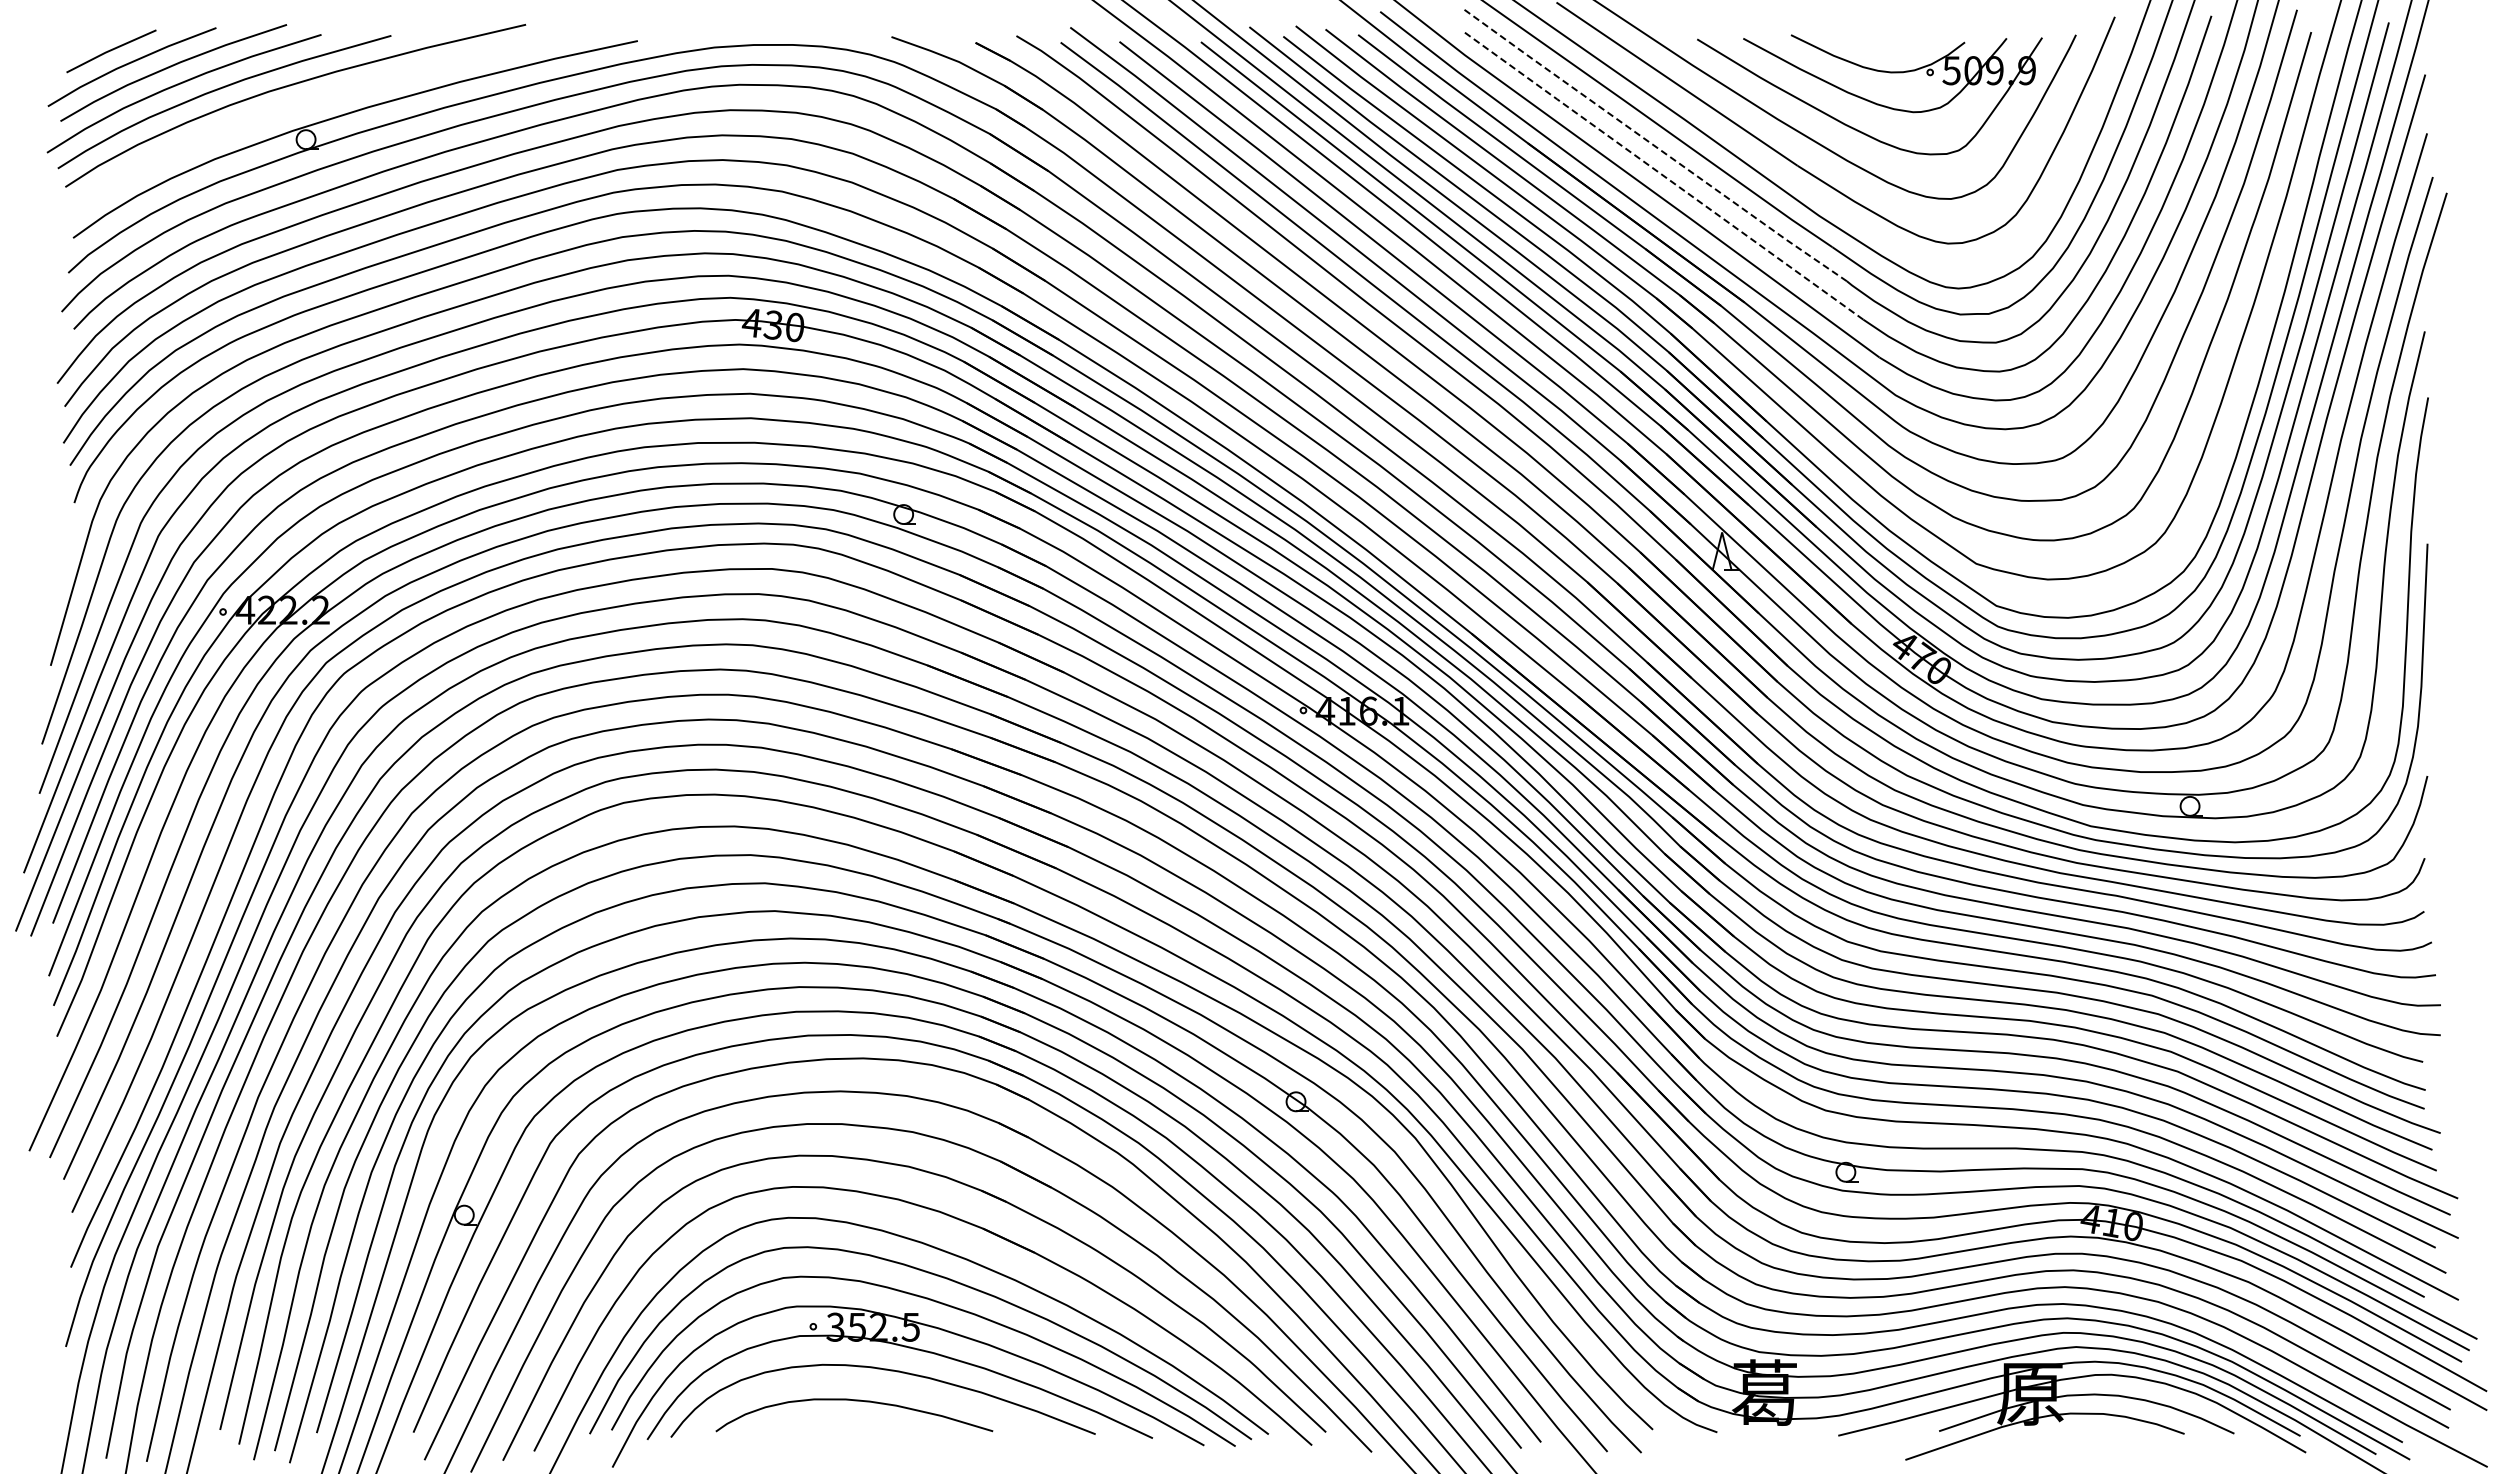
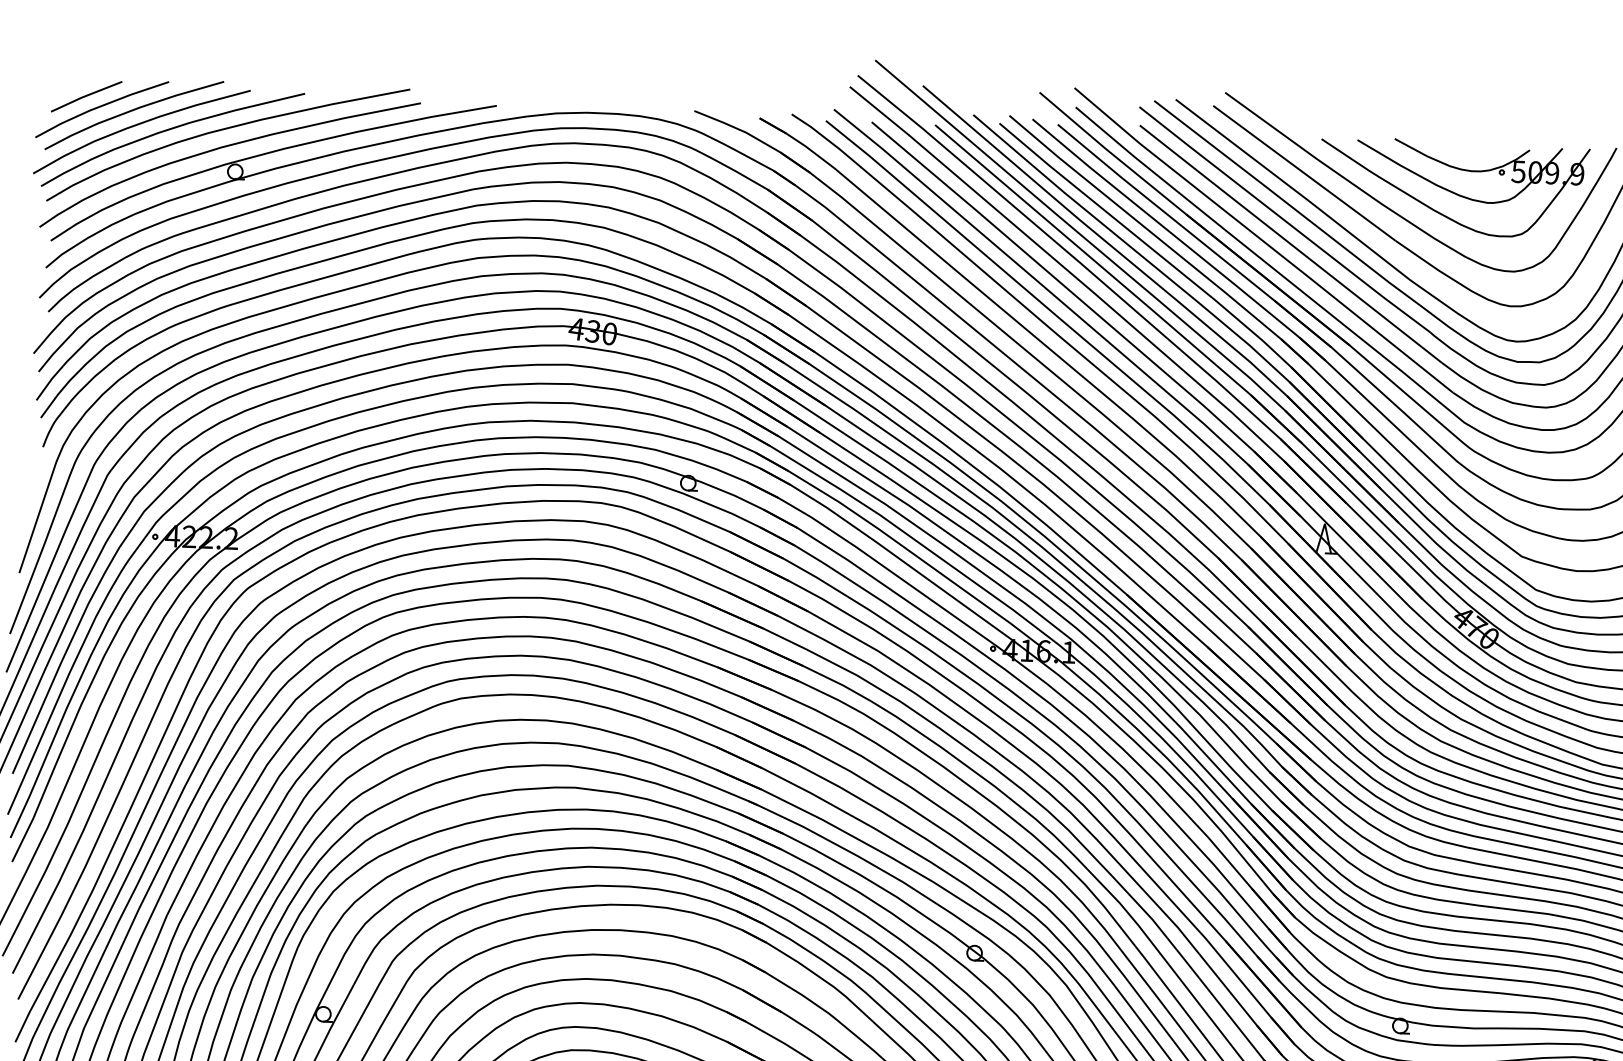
curve: (290, 109) -> (224, 147), added
line: (1654, 145) -> (1284, 220), dashed -> solid
line: (1662, 175) -> (1290, 243), dashed -> solid

